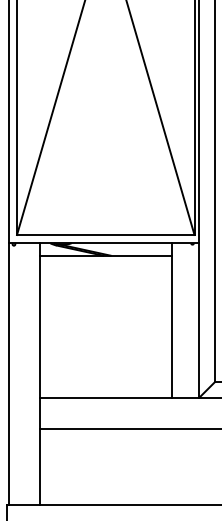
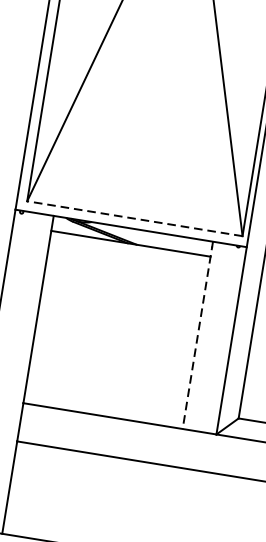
line: (105, 235) -> (134, 219), solid -> dashed
line: (171, 321) -> (197, 336), solid -> dashed

